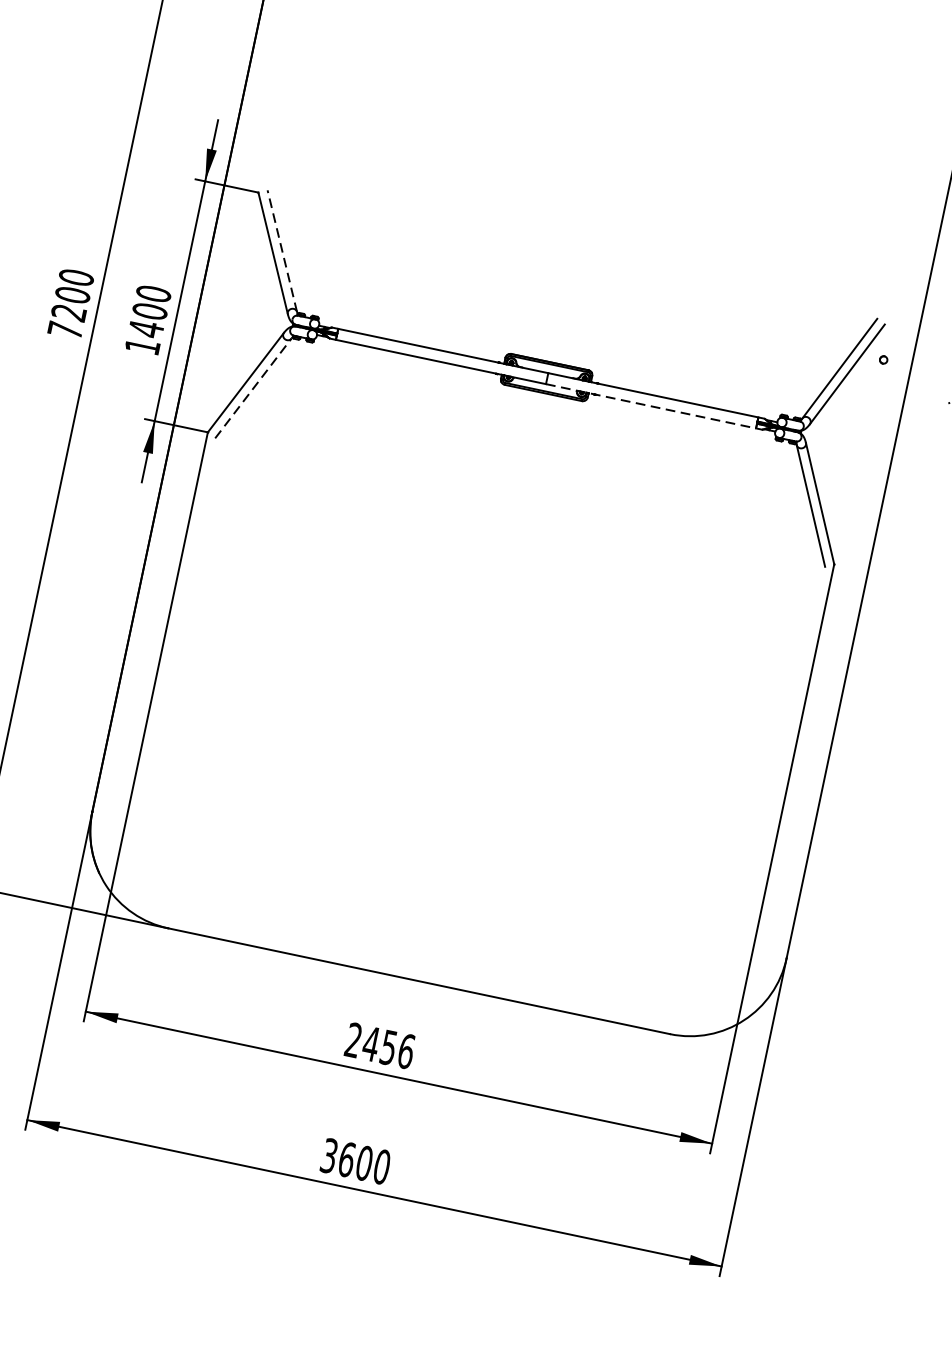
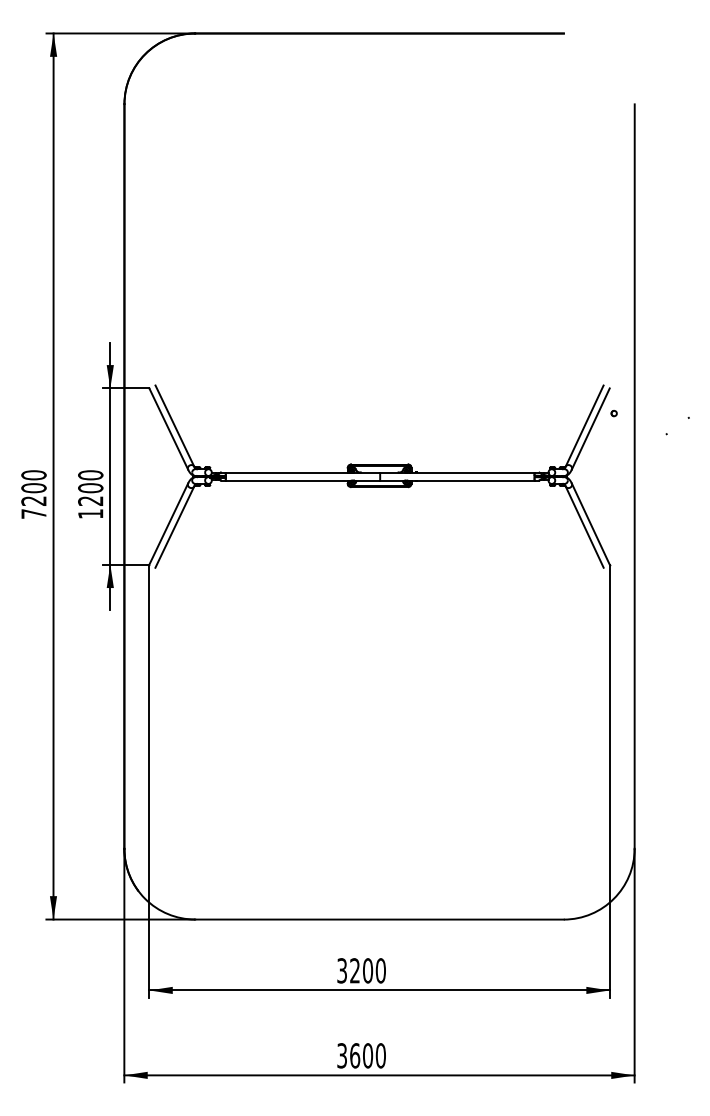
line: (281, 250) -> (174, 425), dashed -> solid
text: (146, 328) -> (90, 500), 1400 -> 1200
line: (254, 387) -> (175, 526), dashed -> solid
line: (651, 406) -> (457, 480), dashed -> solid
text: (380, 1045) -> (361, 970), 2456 -> 3200

